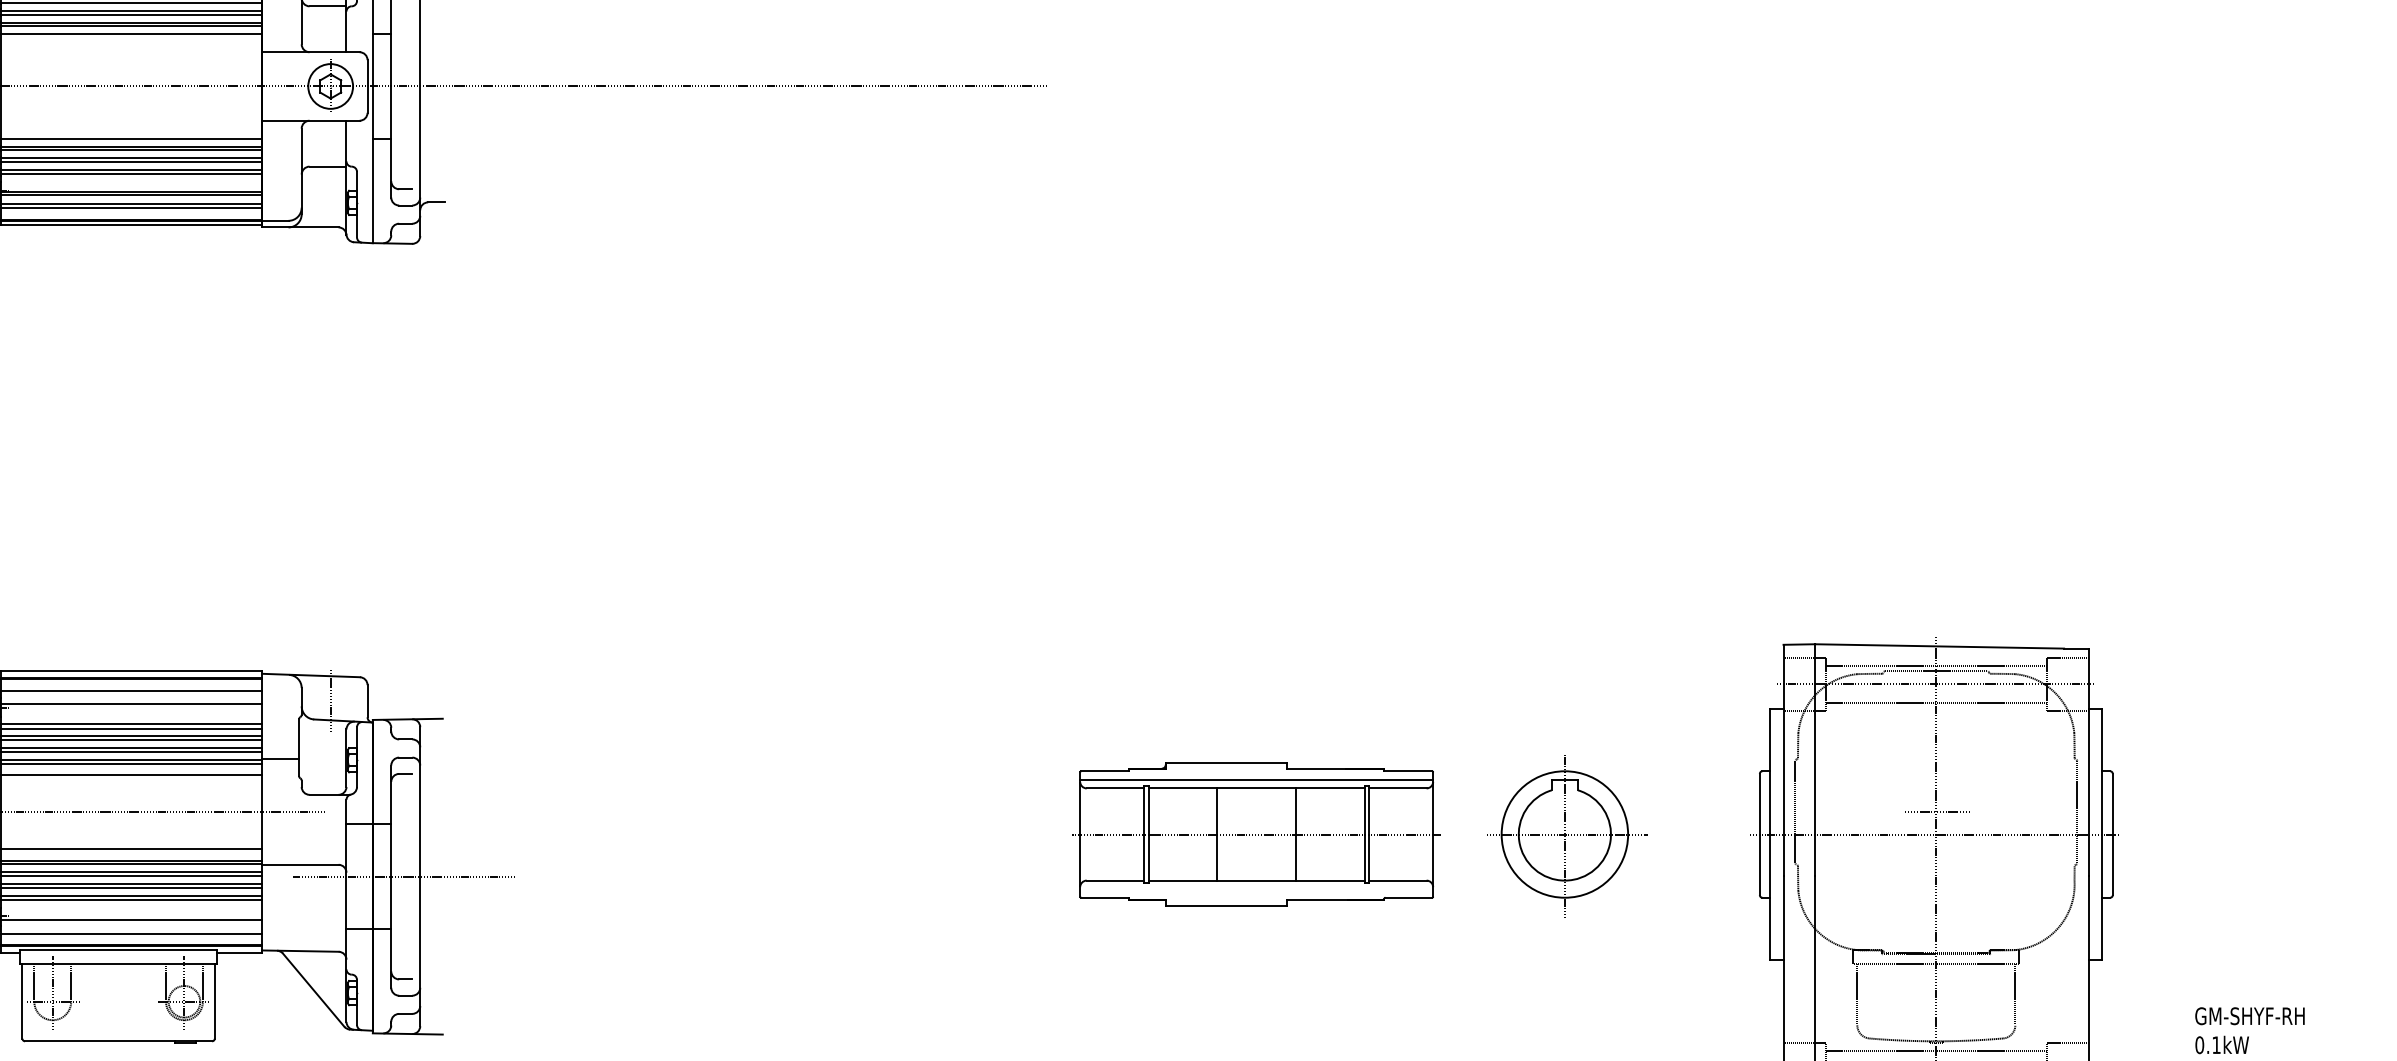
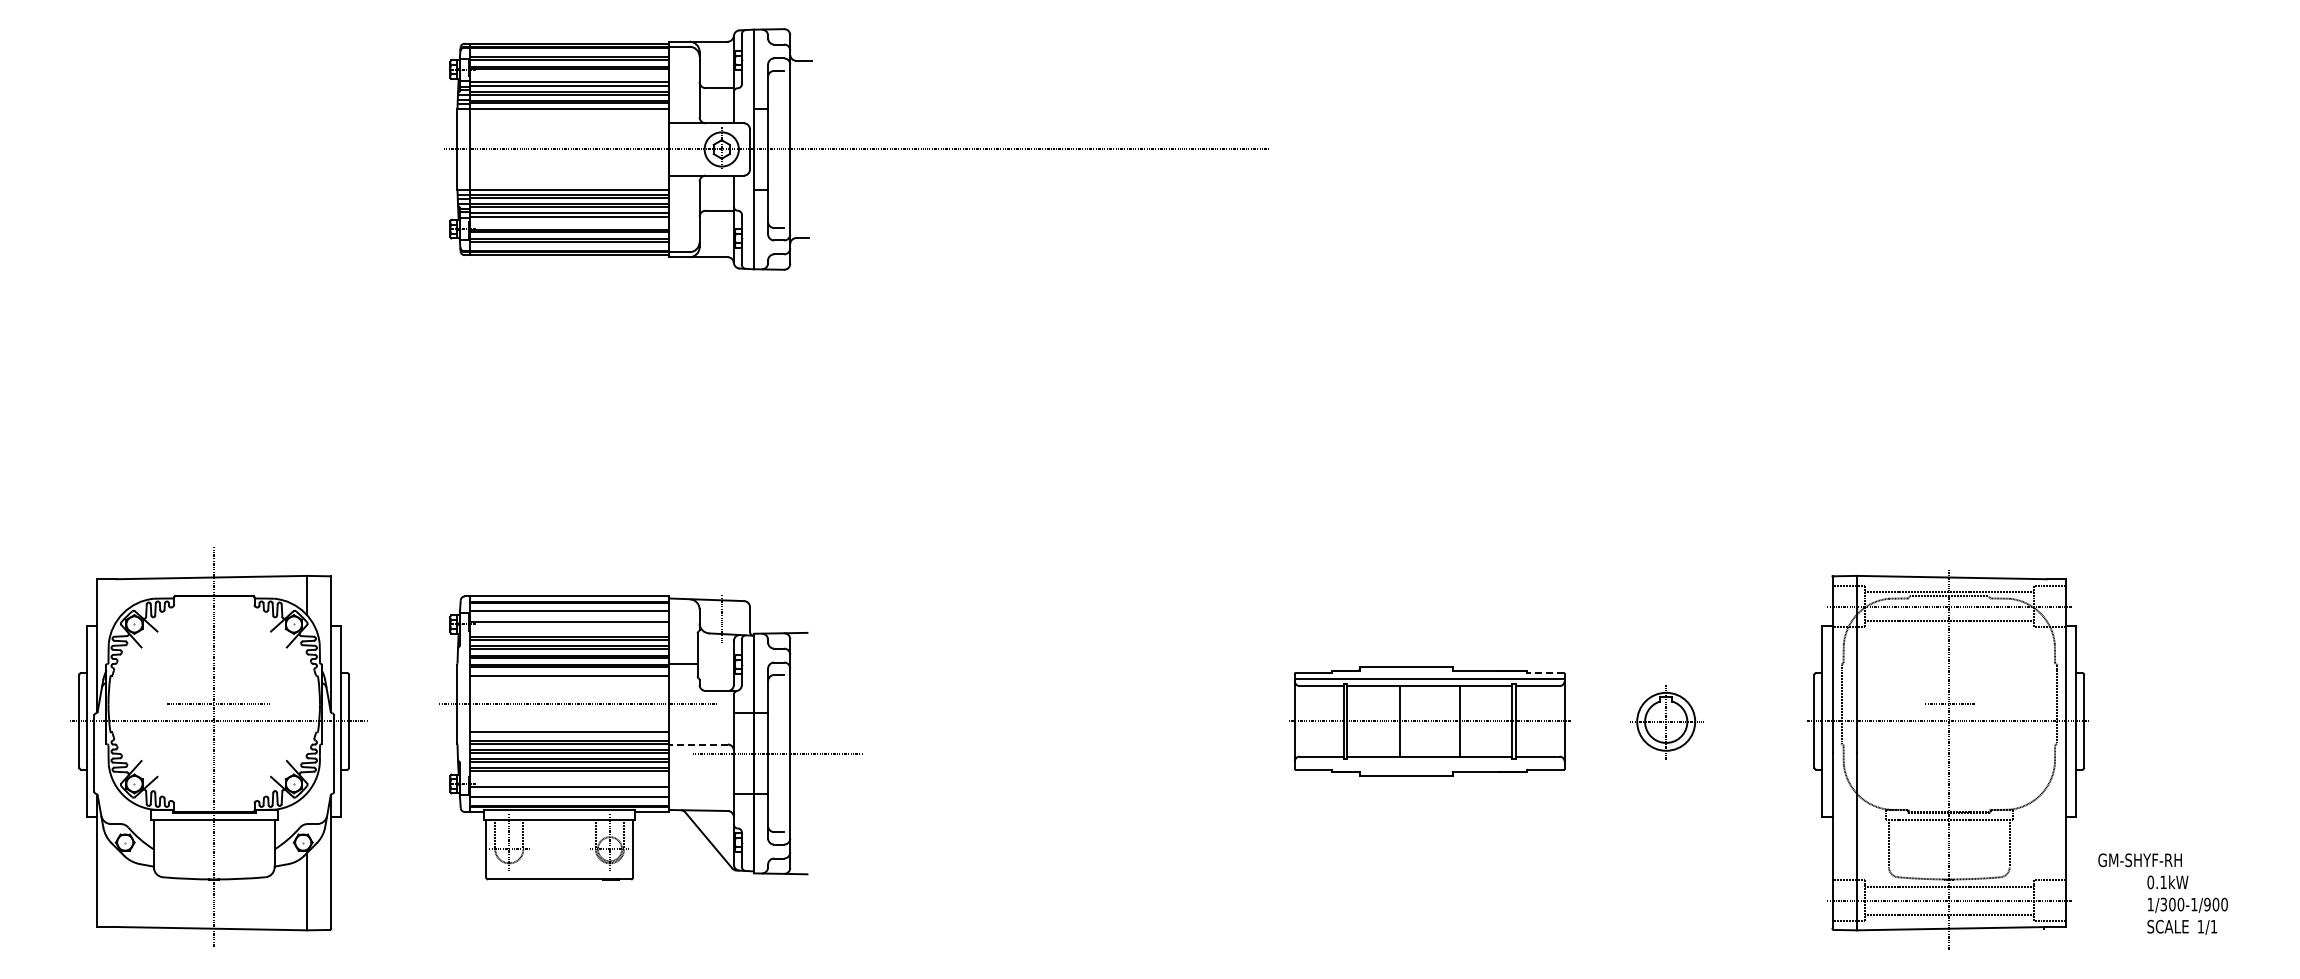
line: (1408, 771) -> (1545, 673), solid -> dashed
part: (1567, 836) -> (1667, 722), size x0.6
line: (300, 864) -> (698, 744), solid -> dashed
text: (2249, 1016) -> (2139, 860), moved

